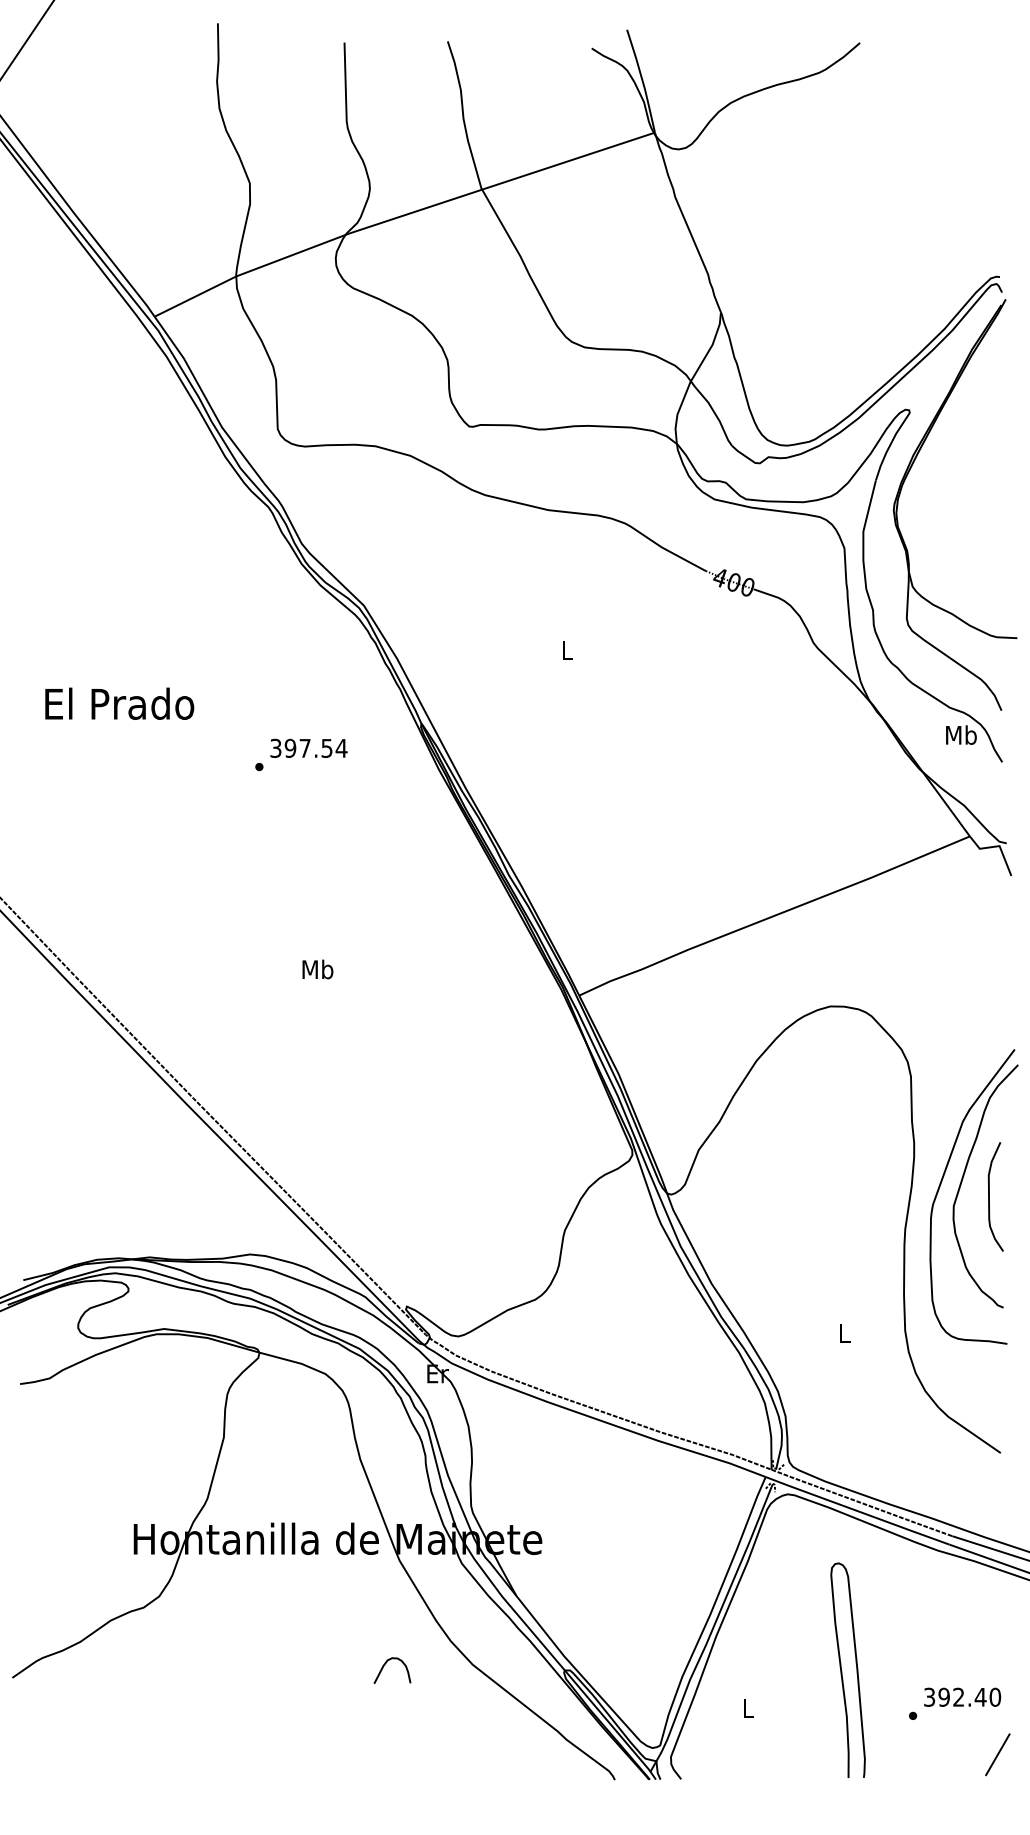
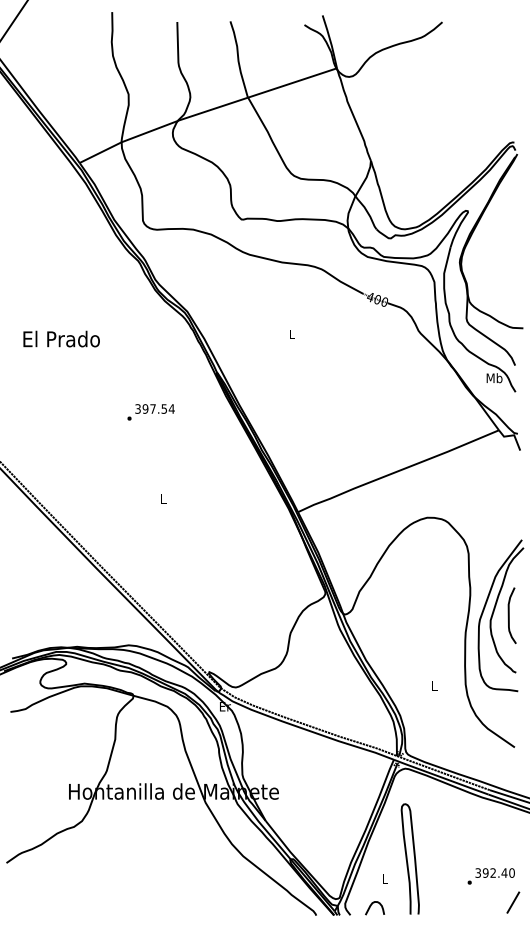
text: (119, 702) -> (61, 338), moved
text: (300, 755) -> (150, 412), moved
text: (317, 969) -> (163, 498), Mb -> L
curve: (385, 1667) -> (371, 906), moved
curve: (842, 1668) -> (407, 858), moved

